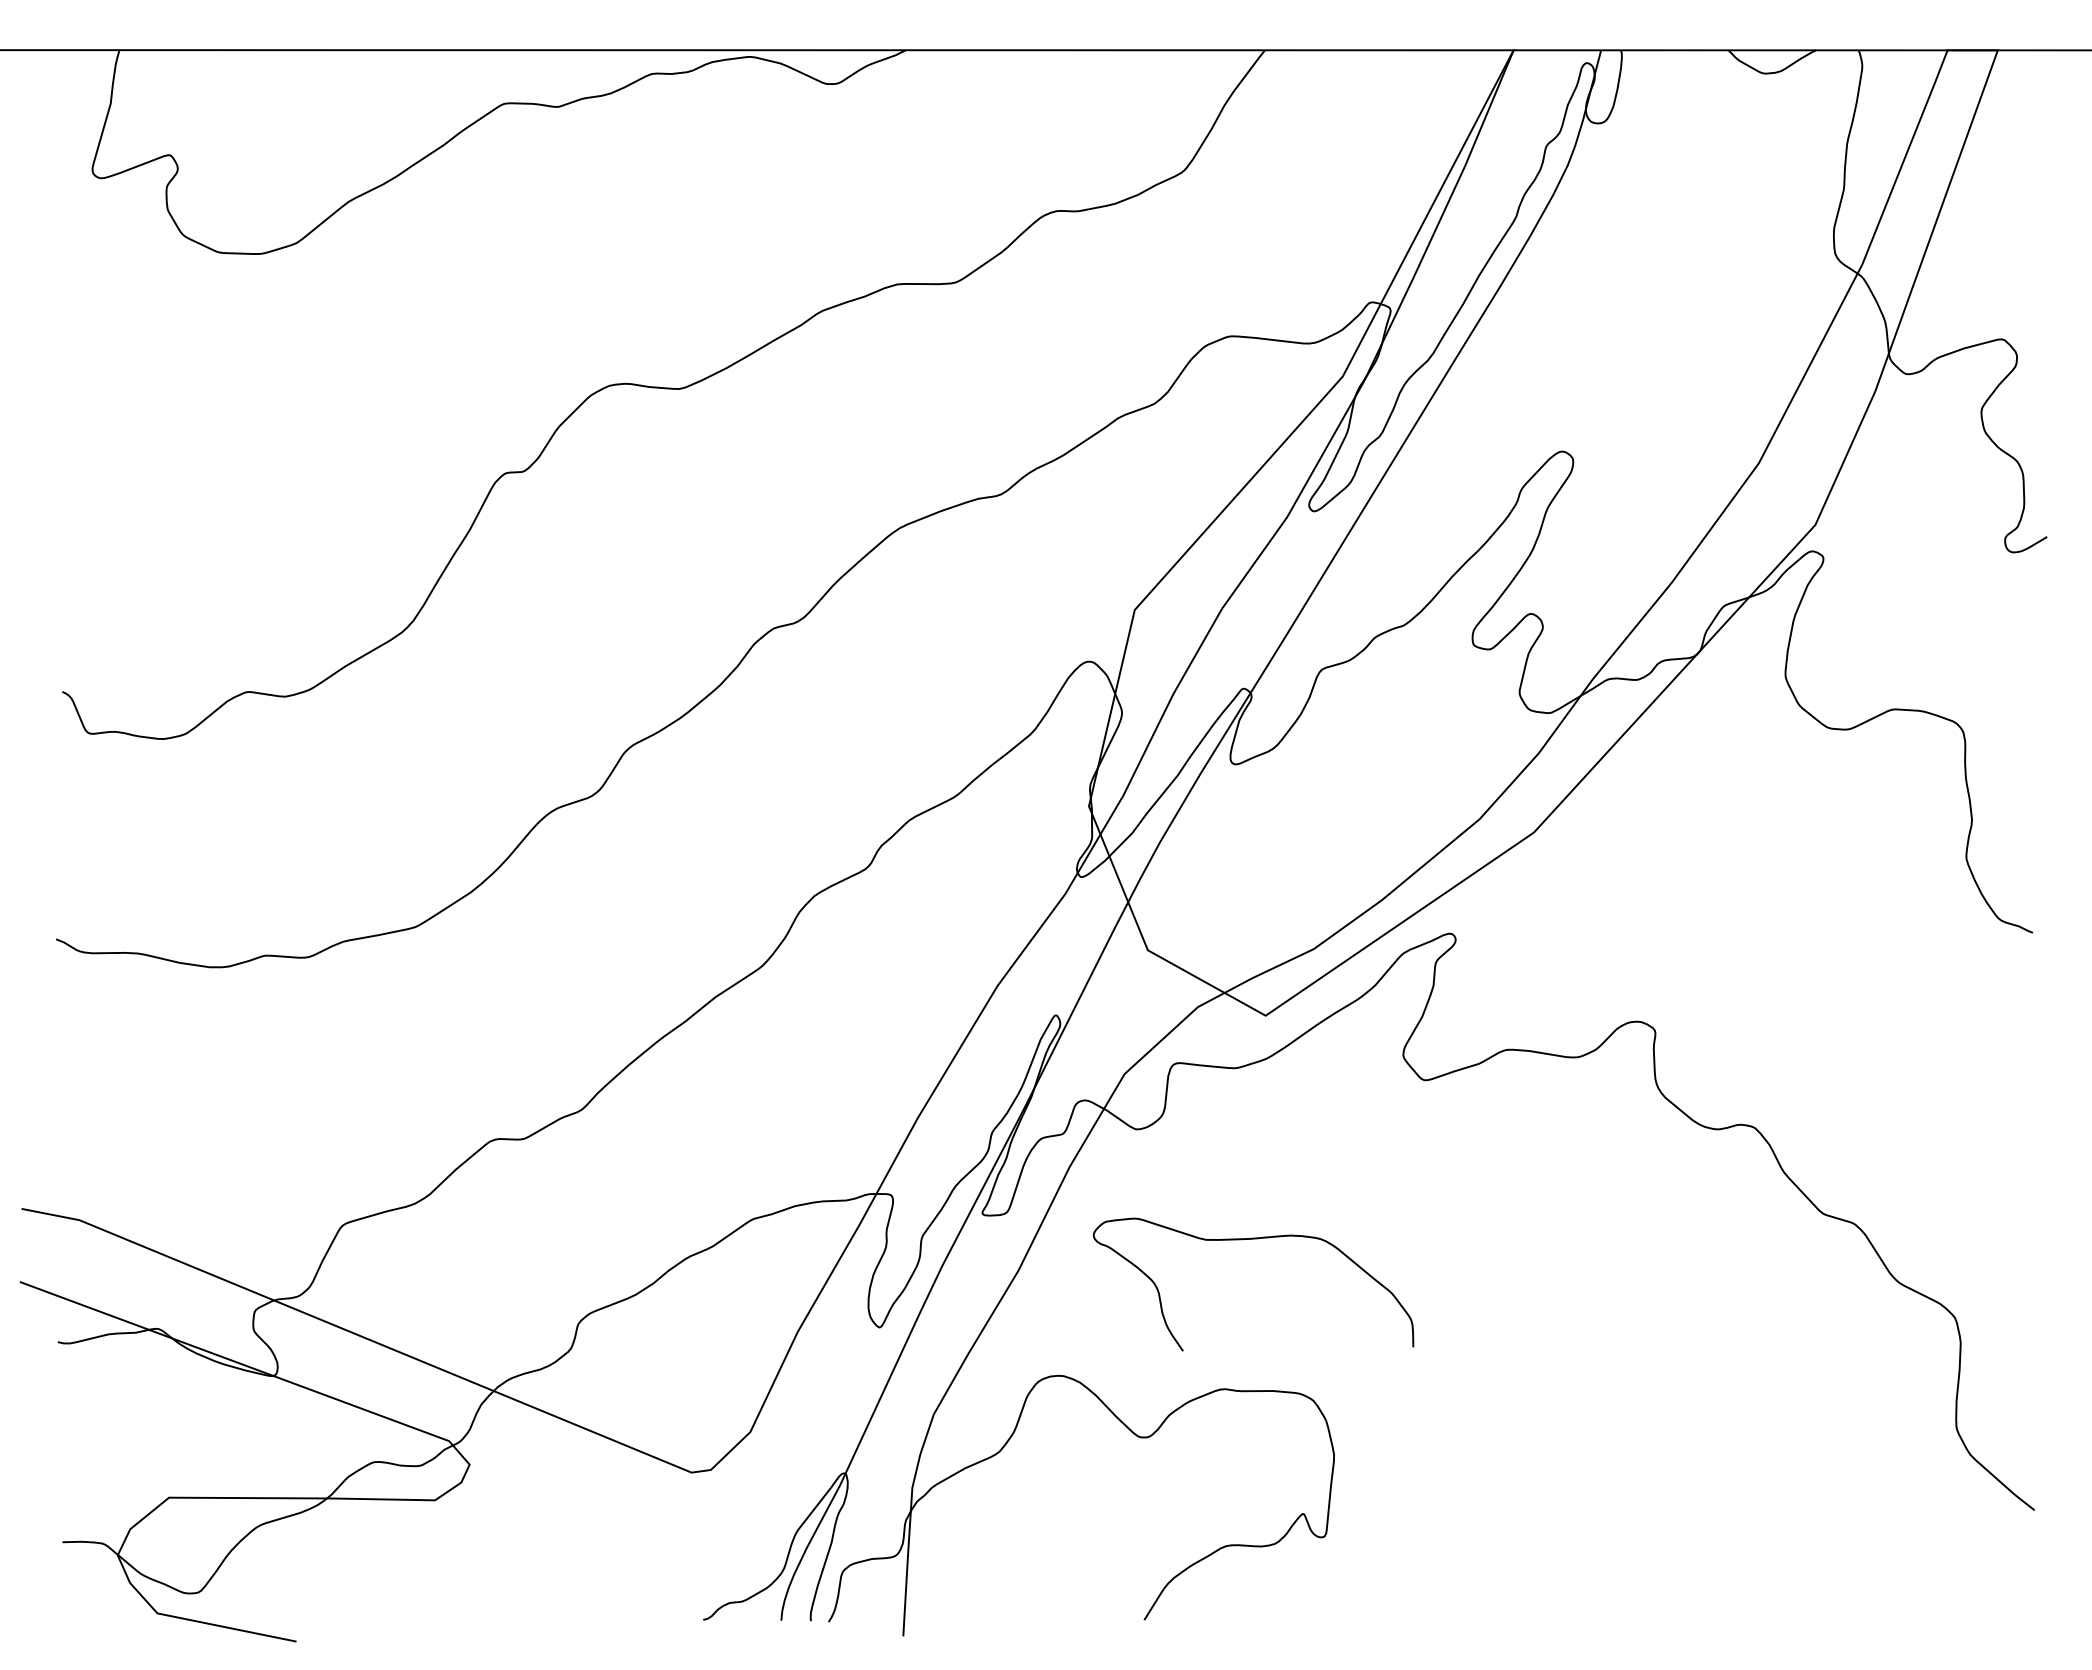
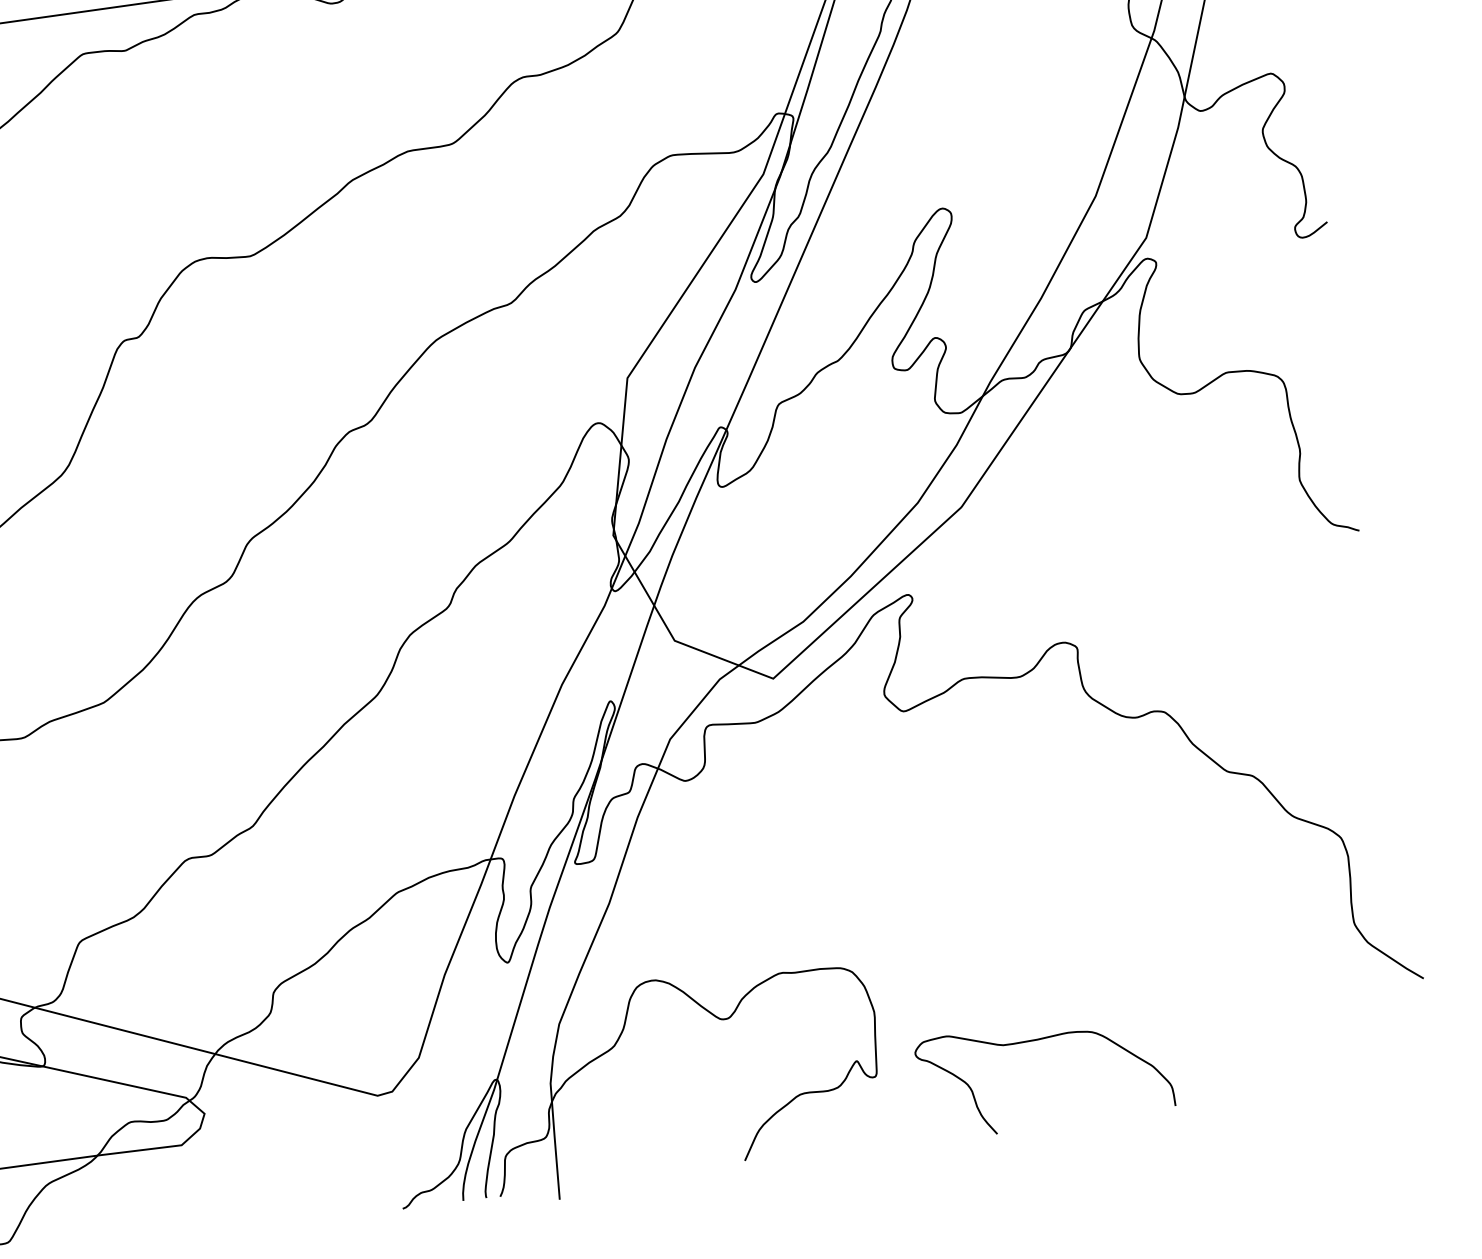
curve: (1253, 1239) -> (1039, 1039), moved

